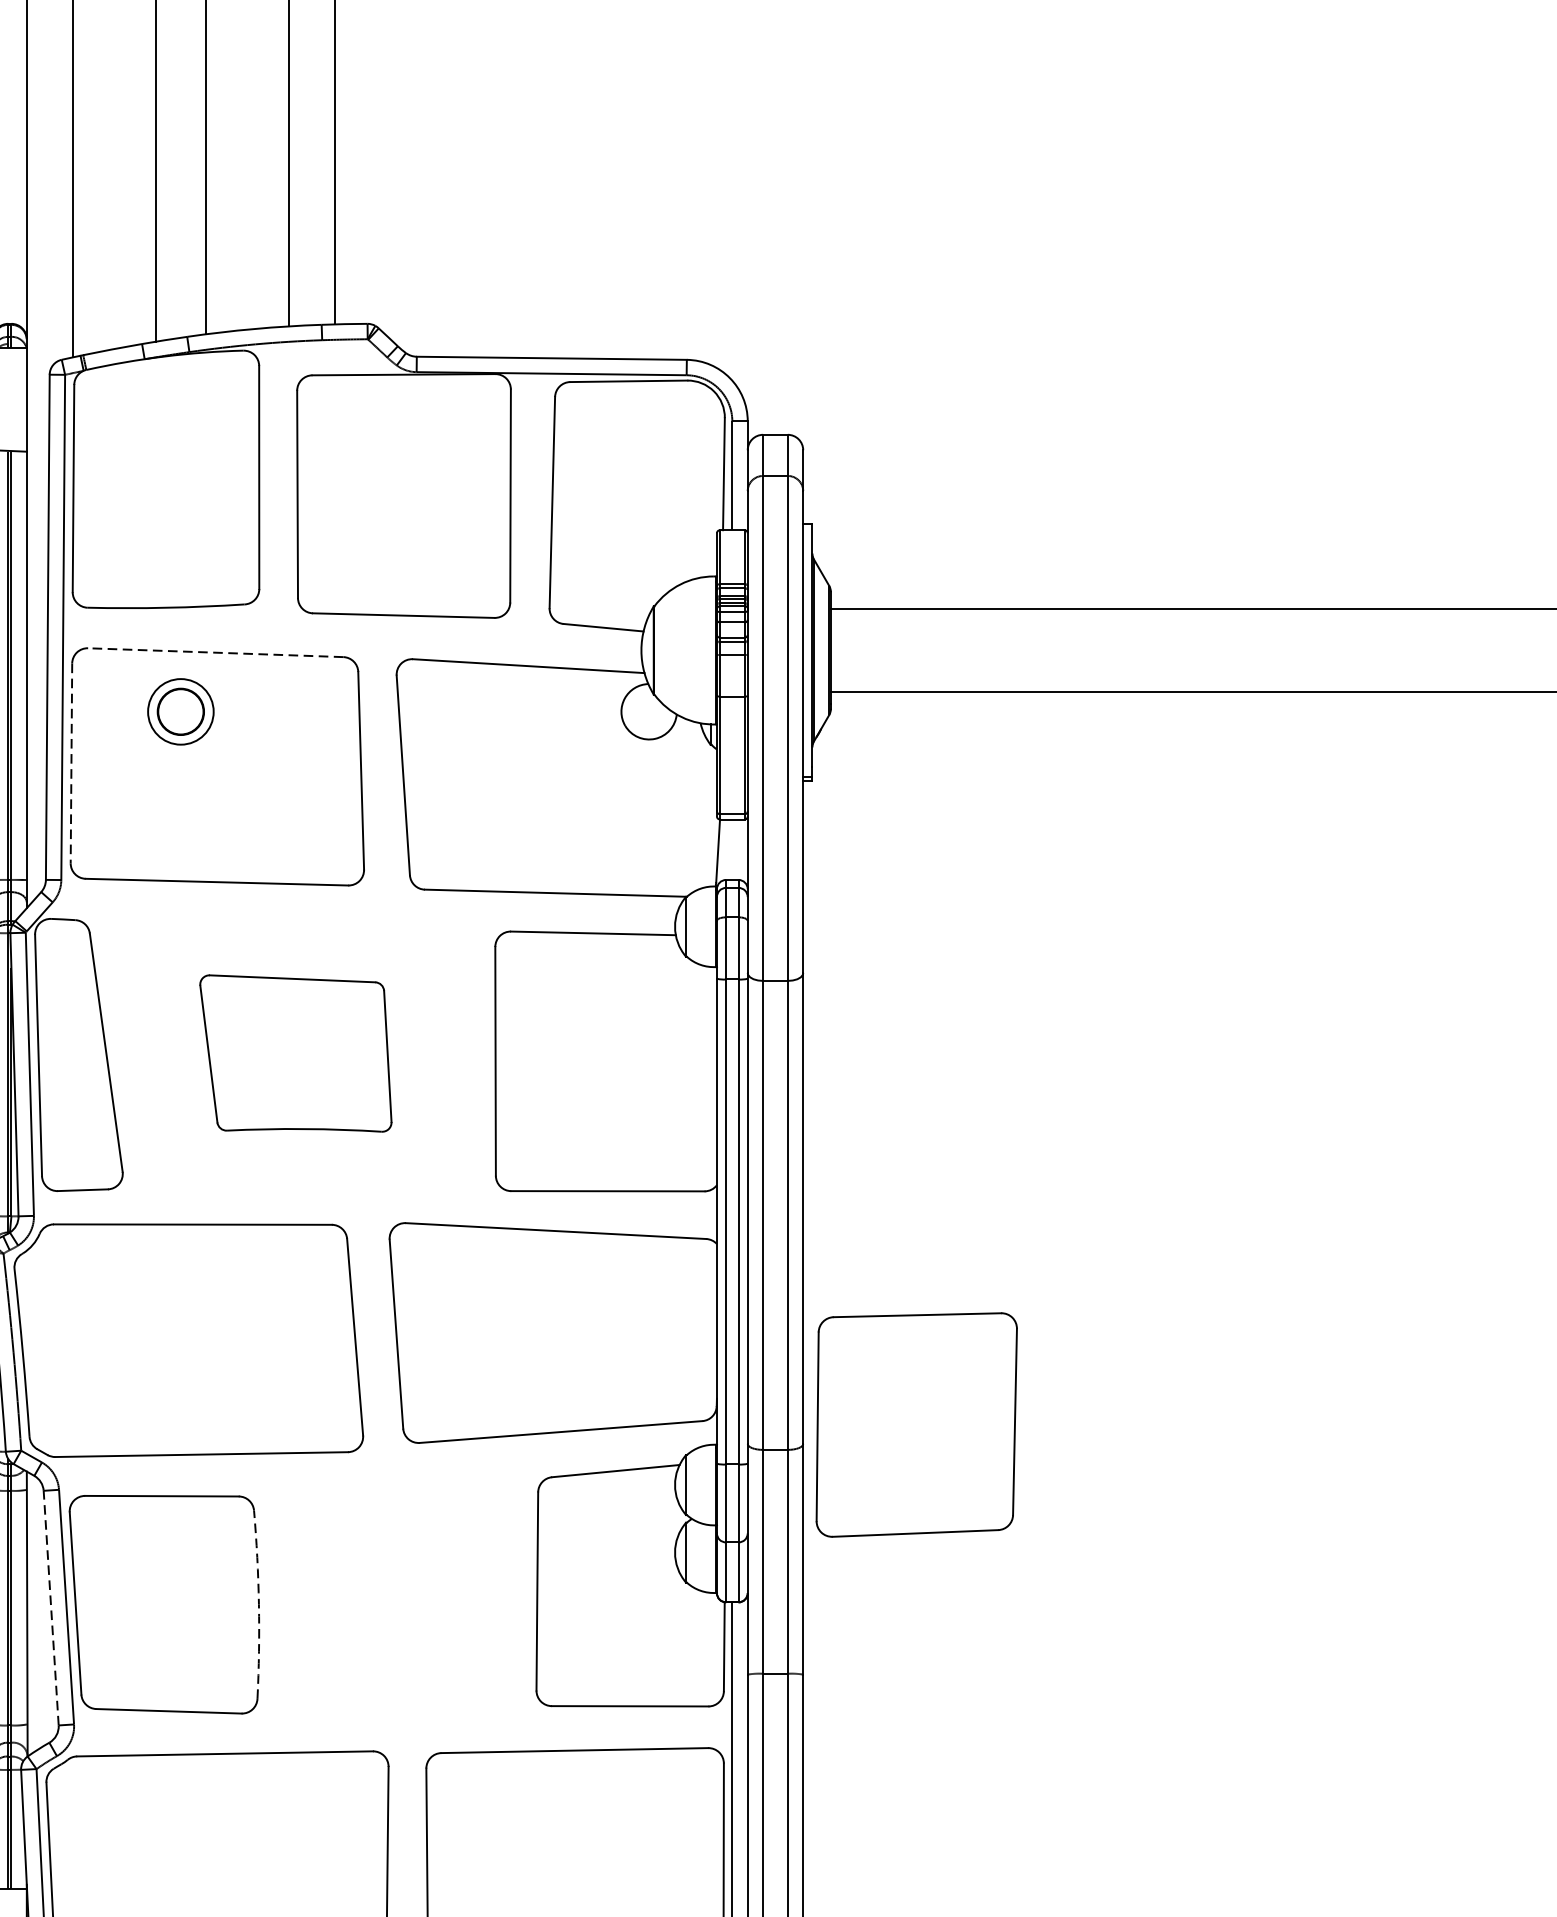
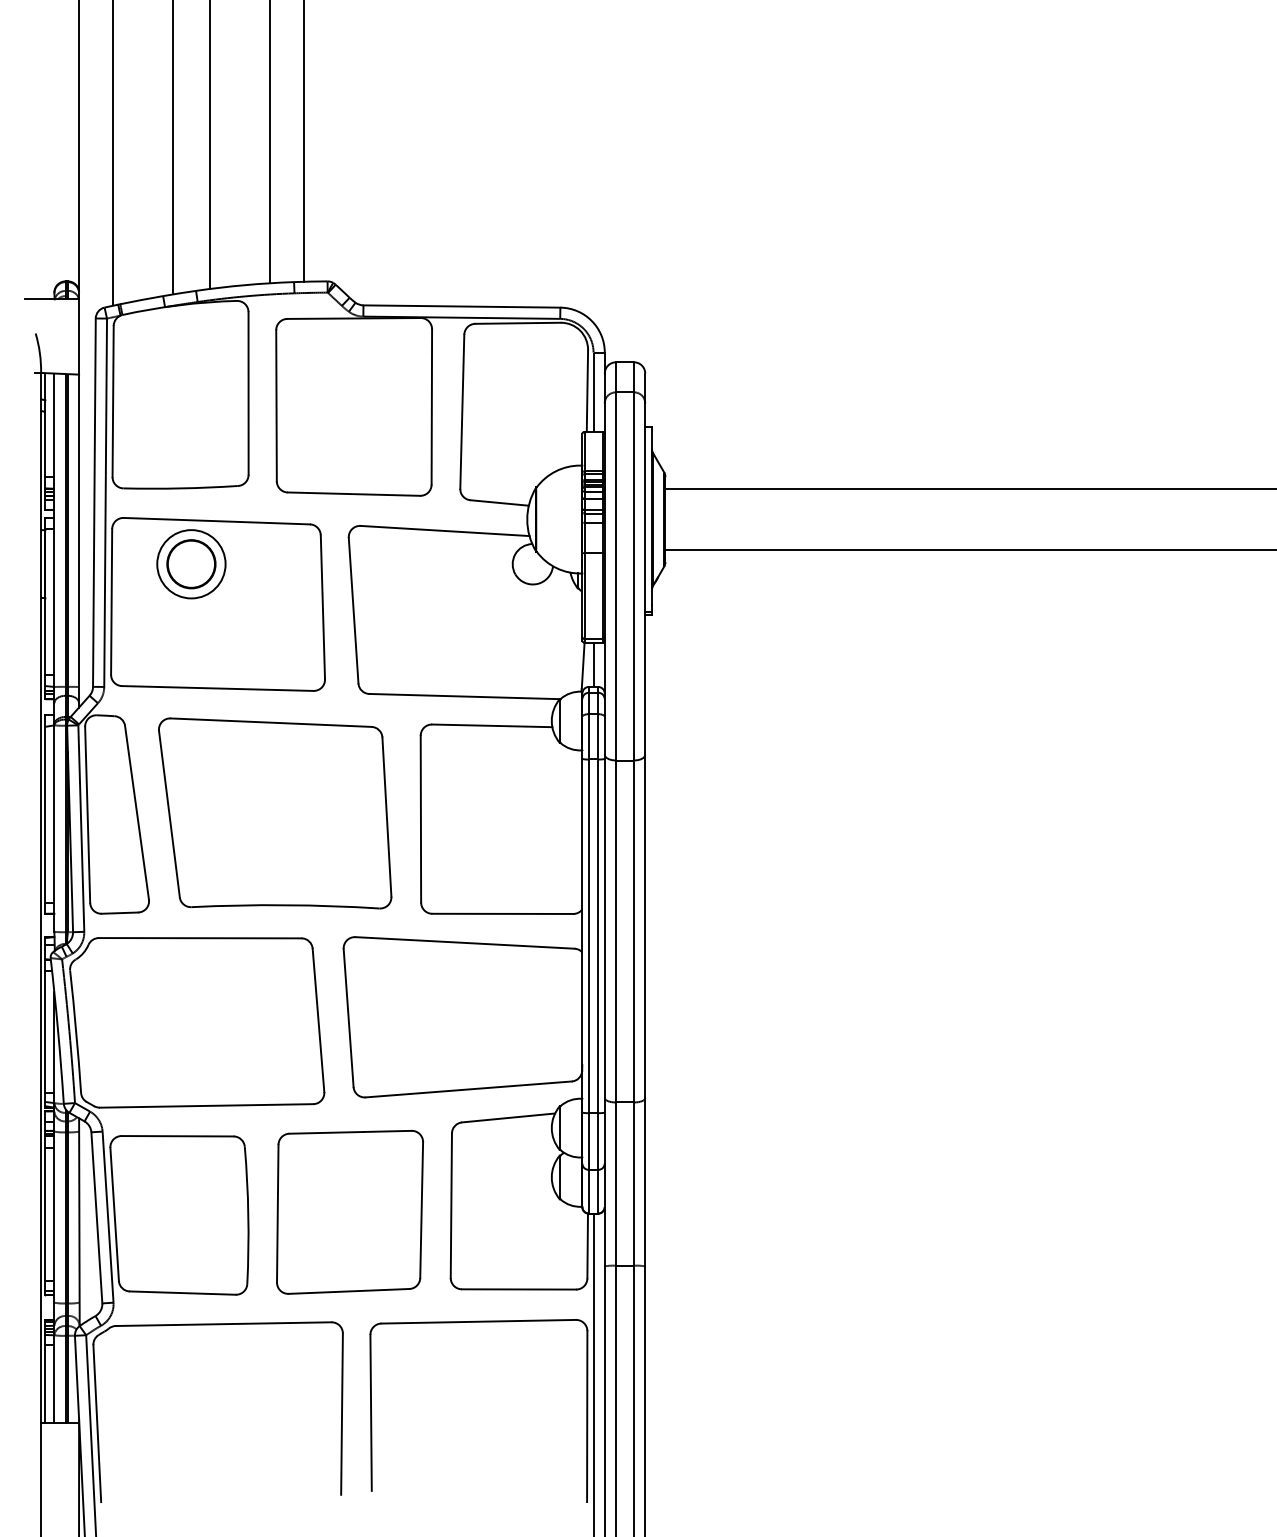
line: (215, 653) -> (216, 521), dashed -> solid
part: (180, 712) -> (191, 564), size x1.43
line: (71, 762) -> (111, 601), dashed -> solid
line: (732, 849) -> (593, 664), added
part: (296, 1053) -> (275, 813), size x1.67
part: (916, 1423) -> (349, 1211), moved
arc: (259, 1604) -> (248, 1215), dashed -> solid
line: (50, 1607) -> (96, 1217), dashed -> solid

